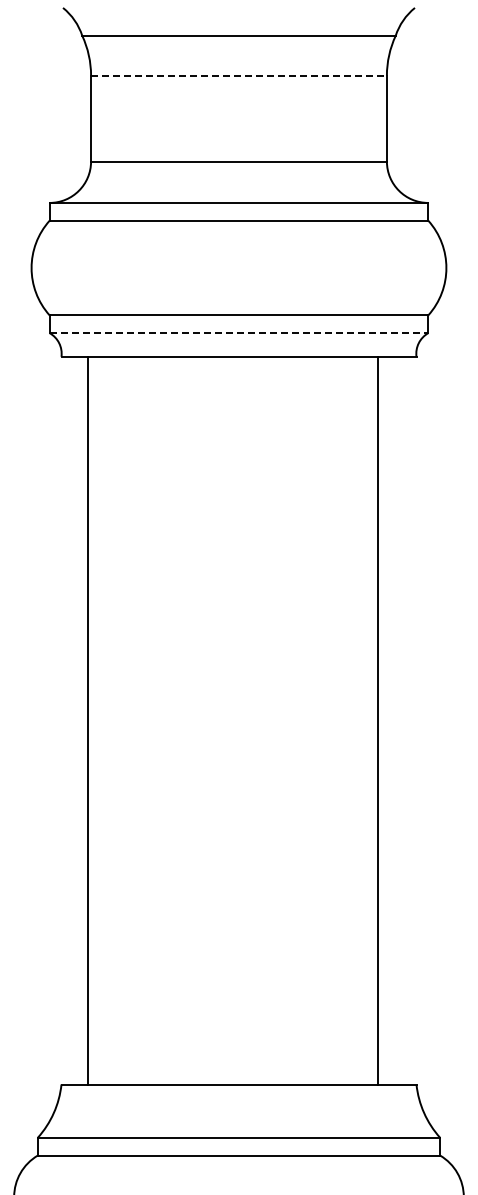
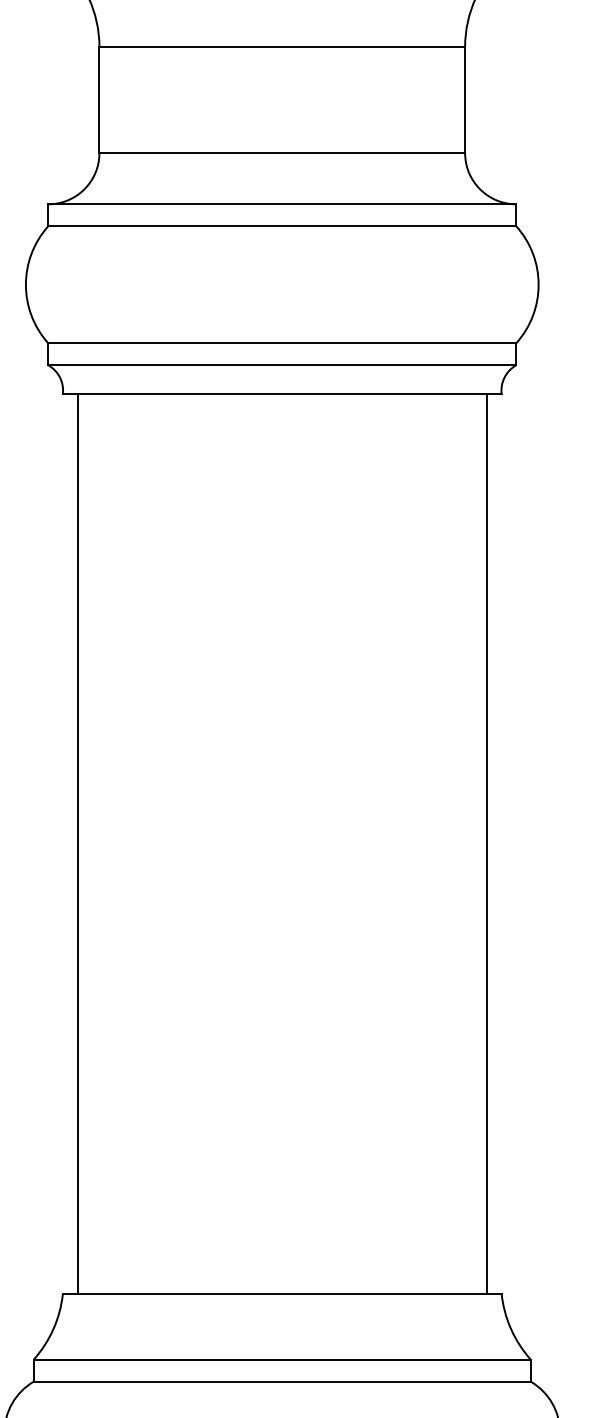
line: (239, 75) -> (282, 46), dashed -> solid
line: (239, 333) -> (282, 365), dashed -> solid
line: (88, 720) -> (77, 844), moved
line: (377, 720) -> (486, 844), moved

